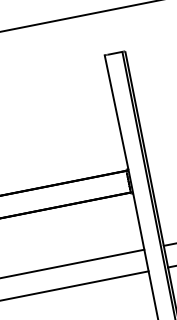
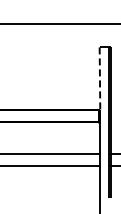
line: (116, 114) -> (99, 79), solid -> dashed

